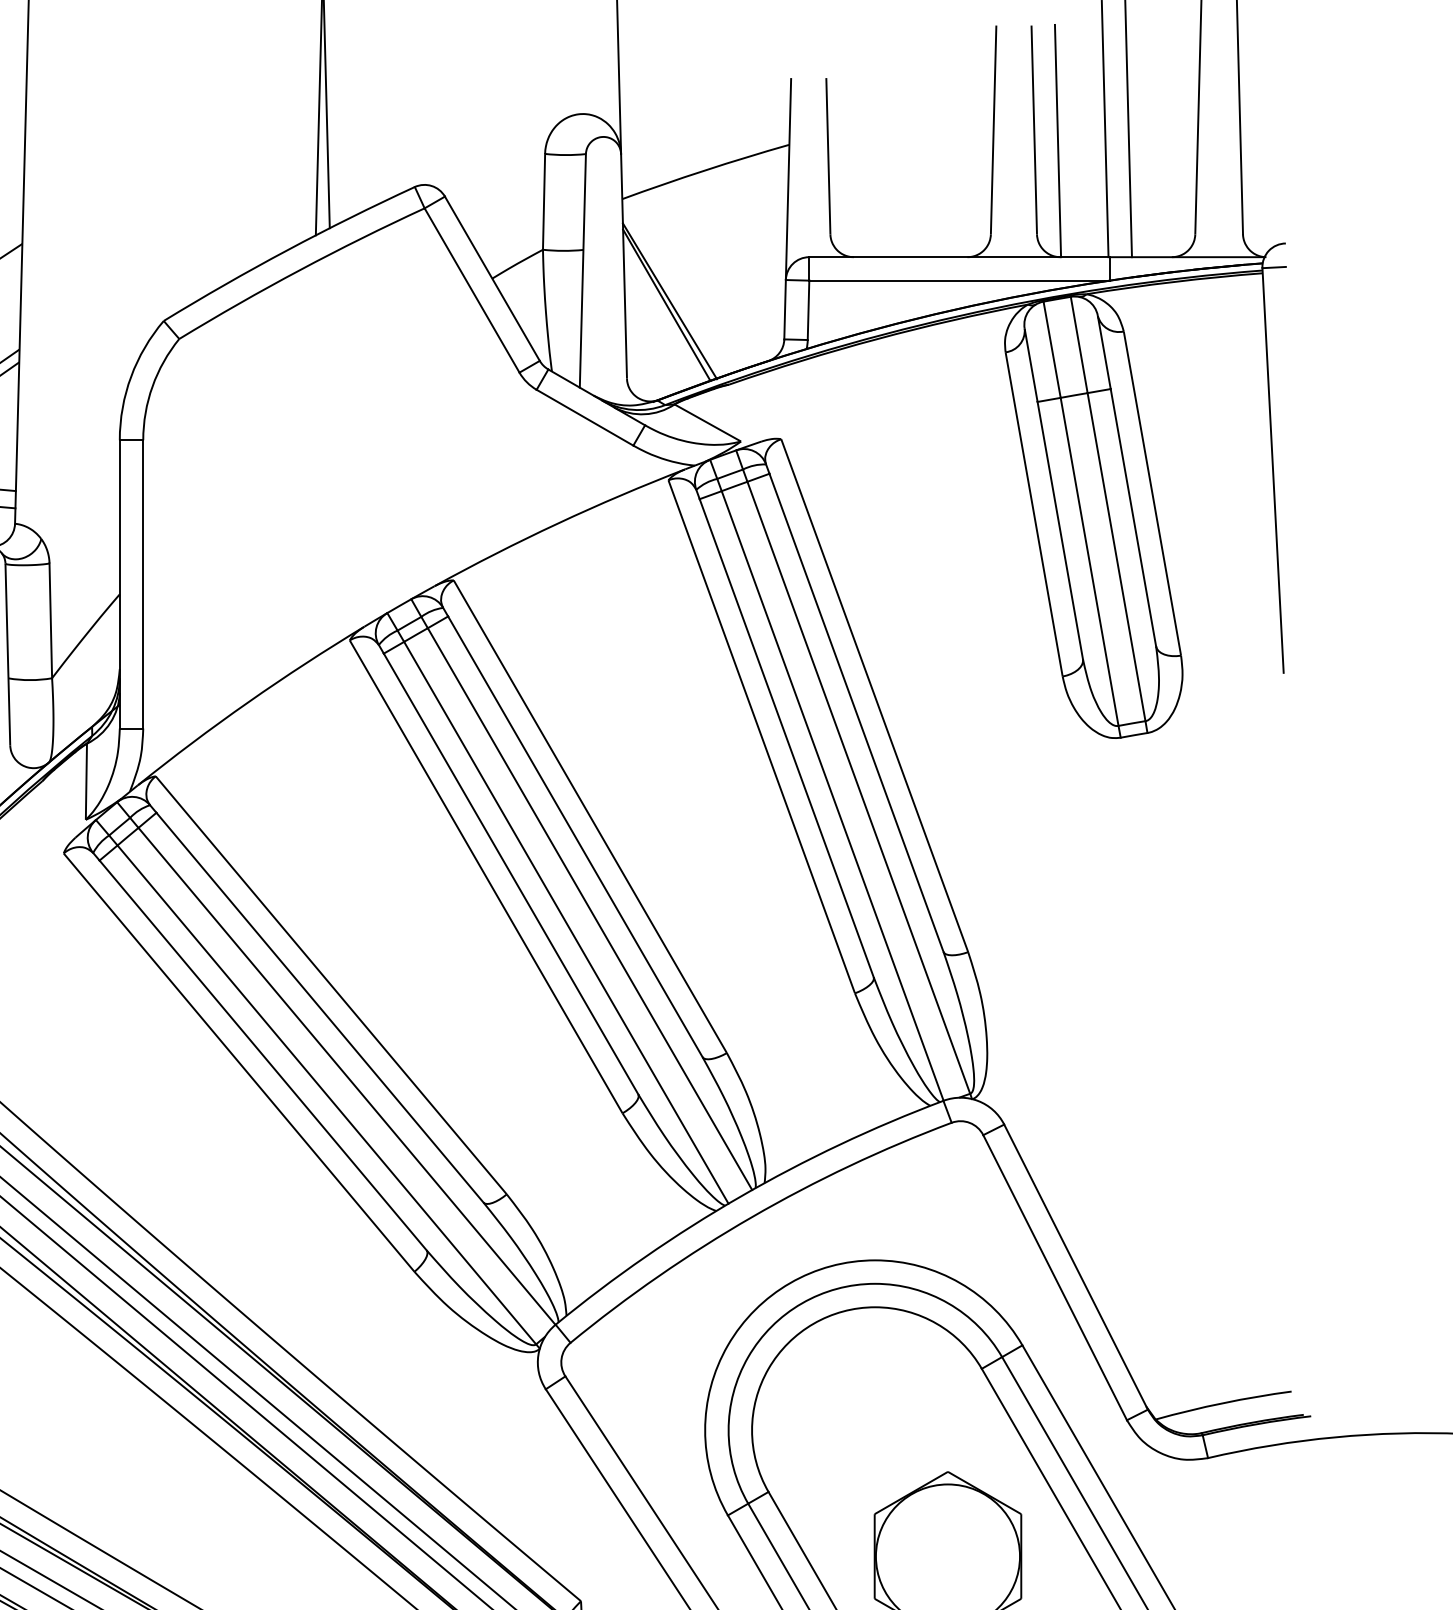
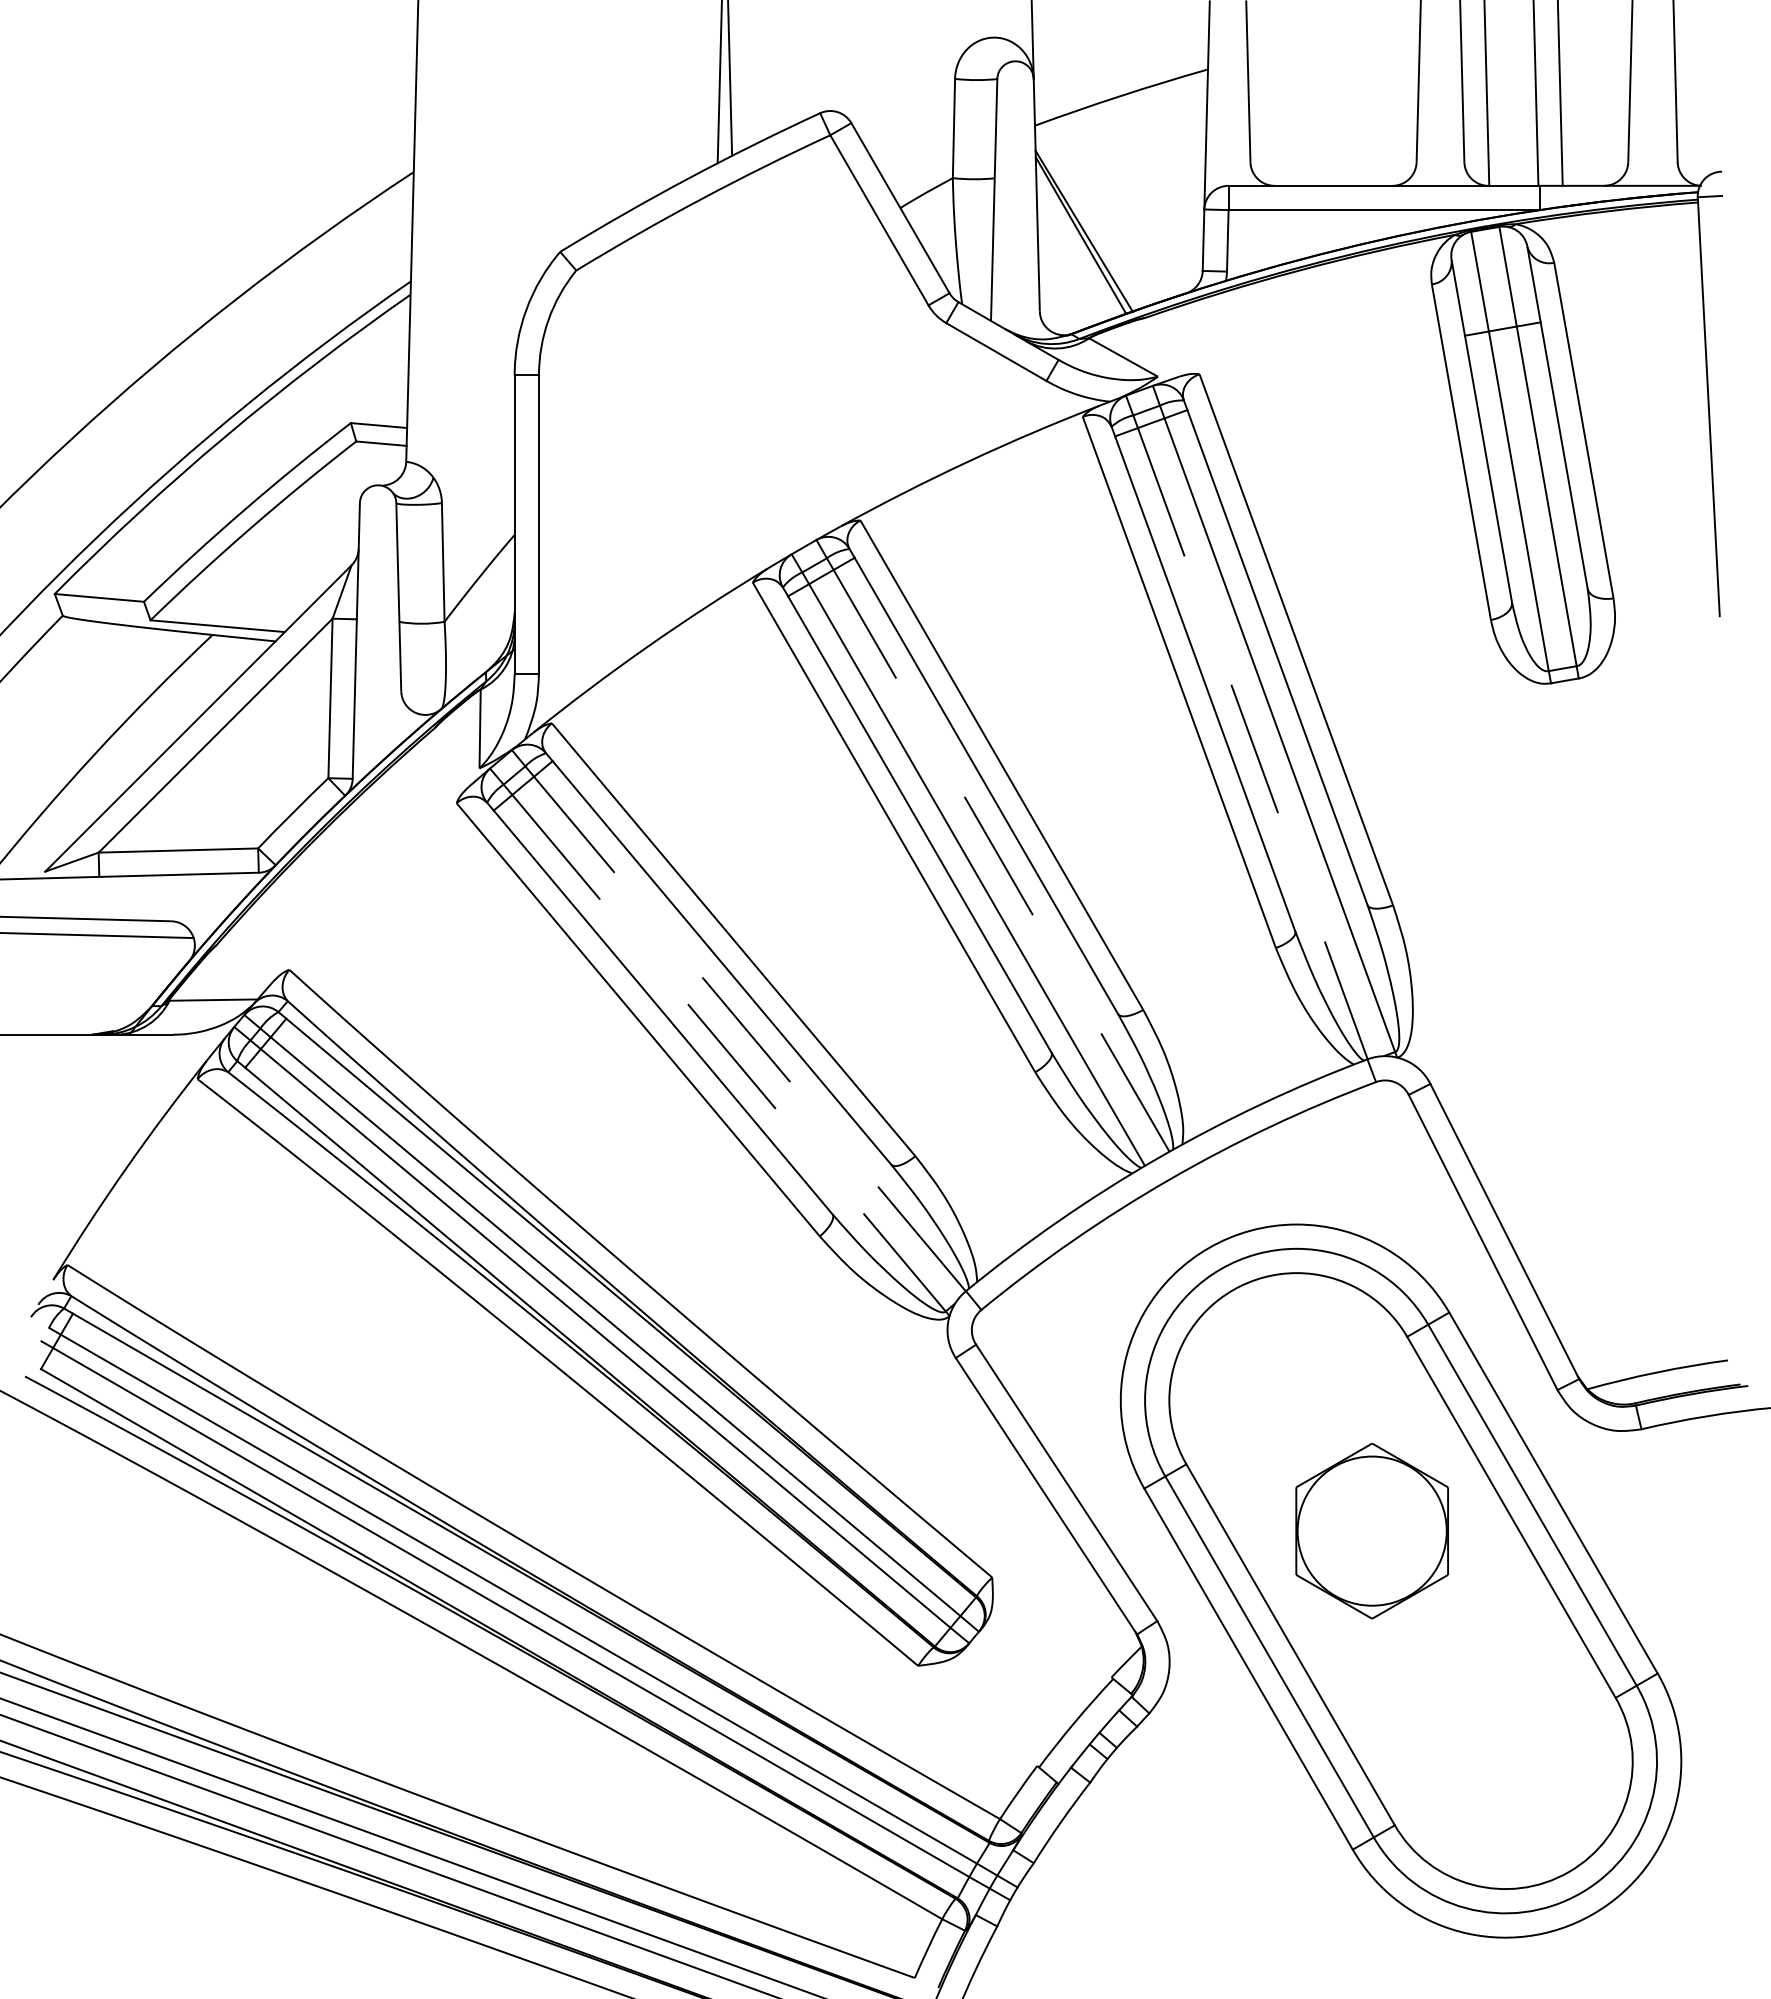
line: (832, 795) -> (1252, 743), solid -> dashed
line: (589, 908) -> (1001, 860), solid -> dashed
line: (346, 1076) -> (749, 1034), solid -> dashed
line: (327, 1095) -> (729, 1053), solid -> dashed

